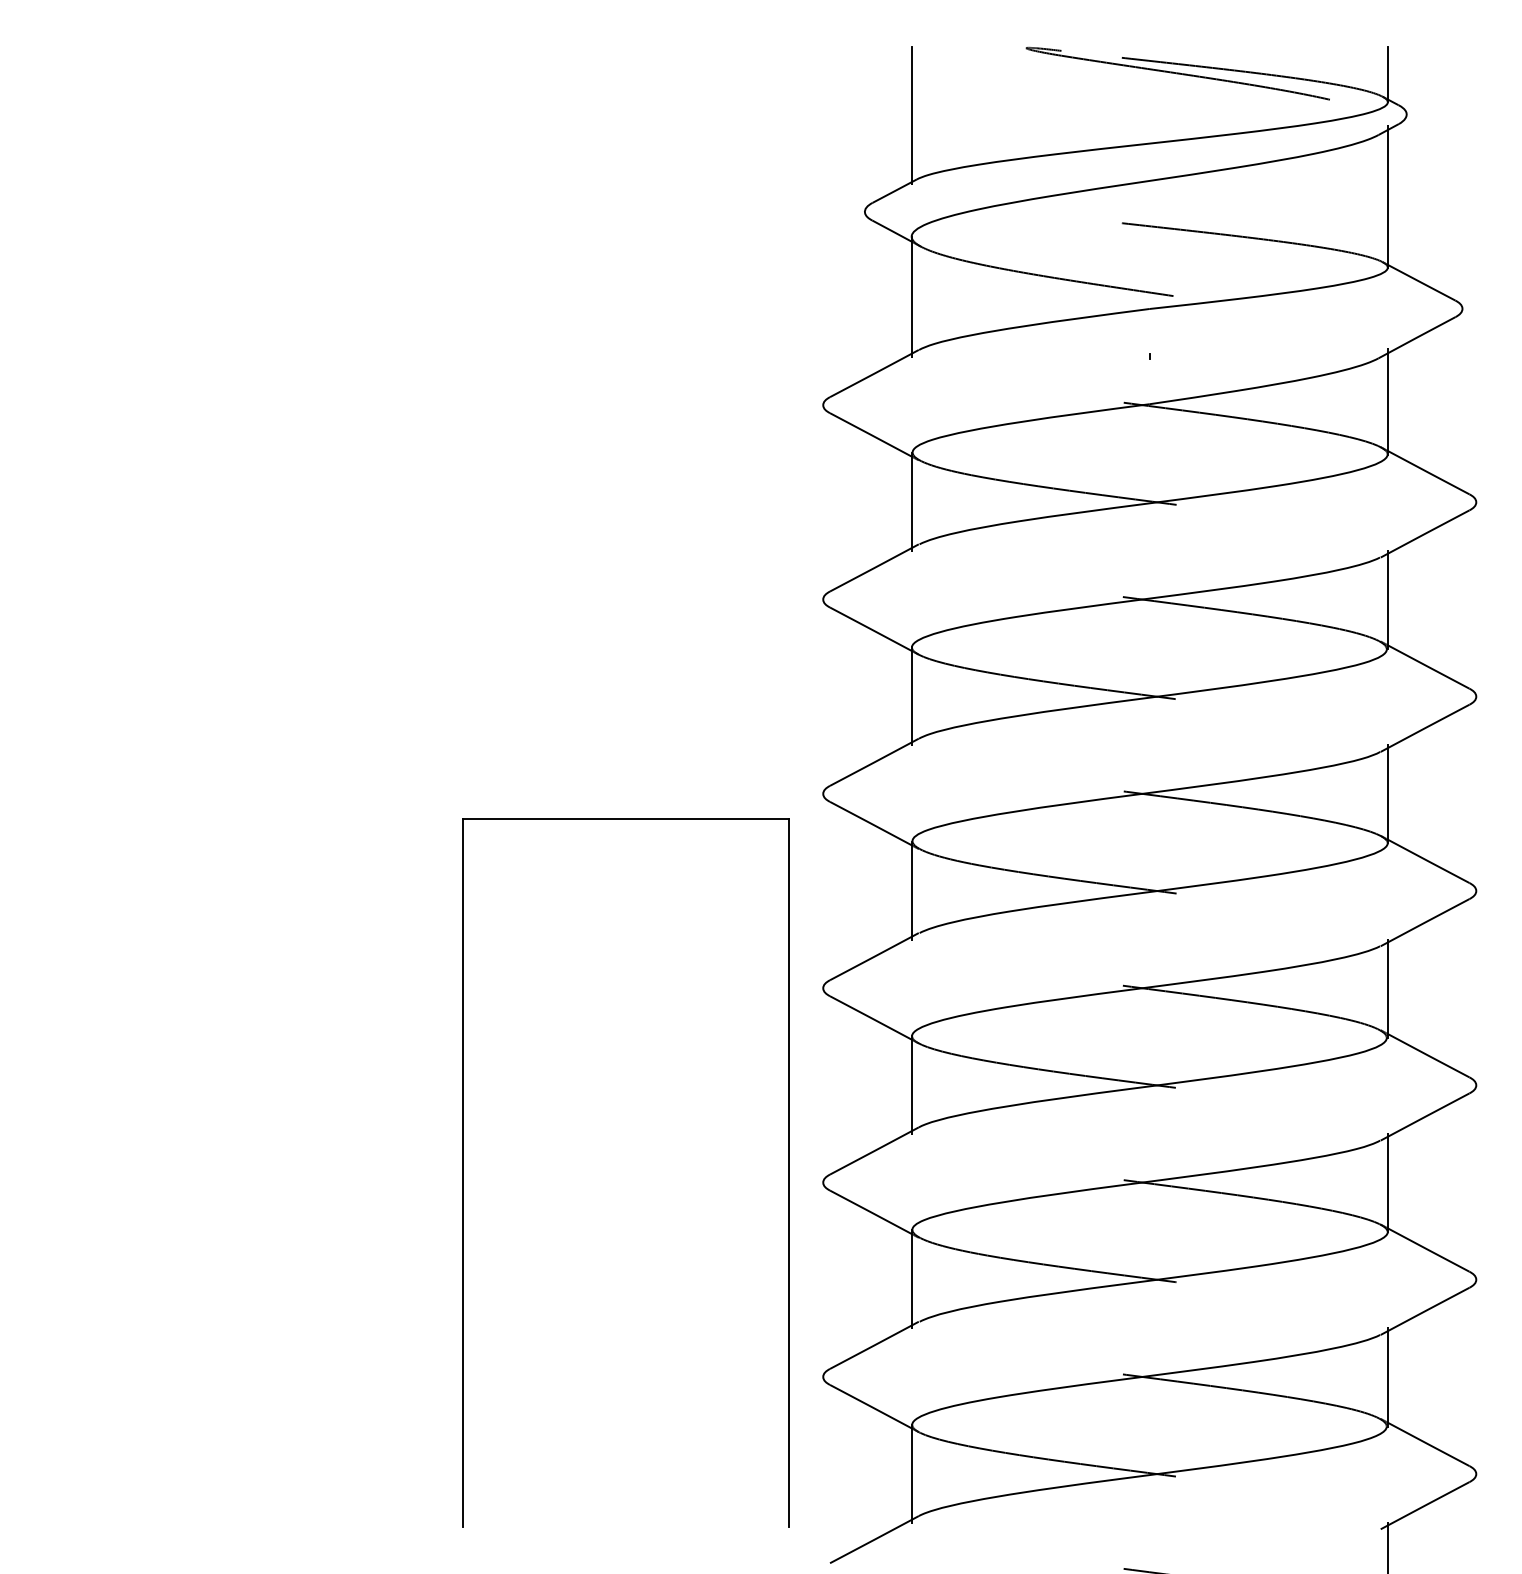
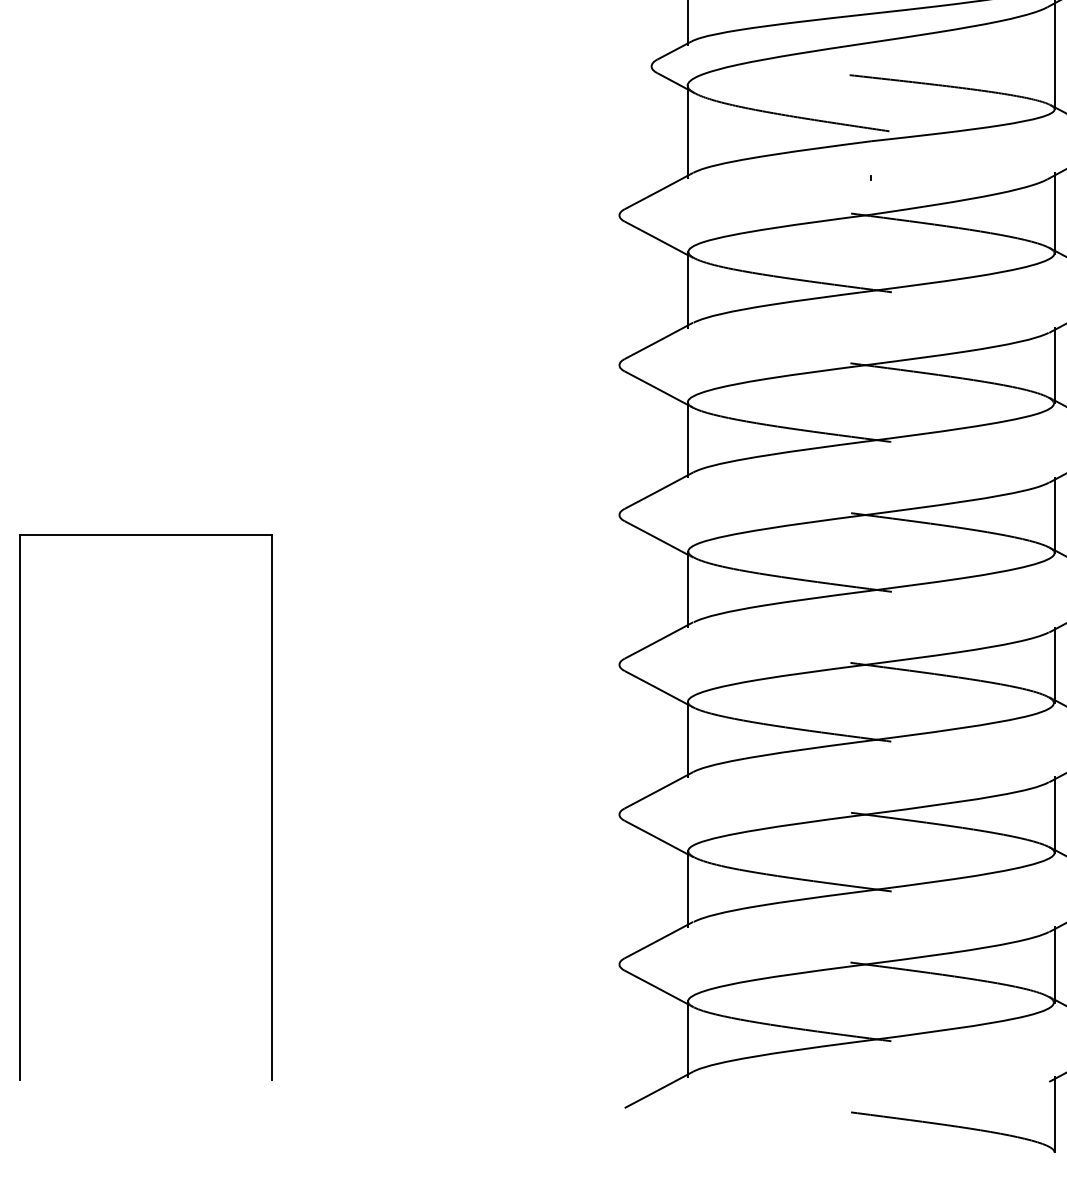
part: (463, 1172) -> (20, 806), moved

